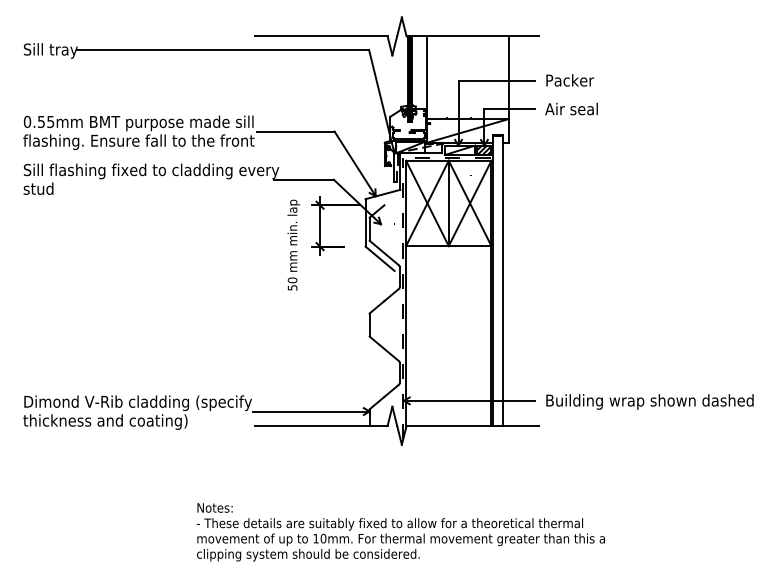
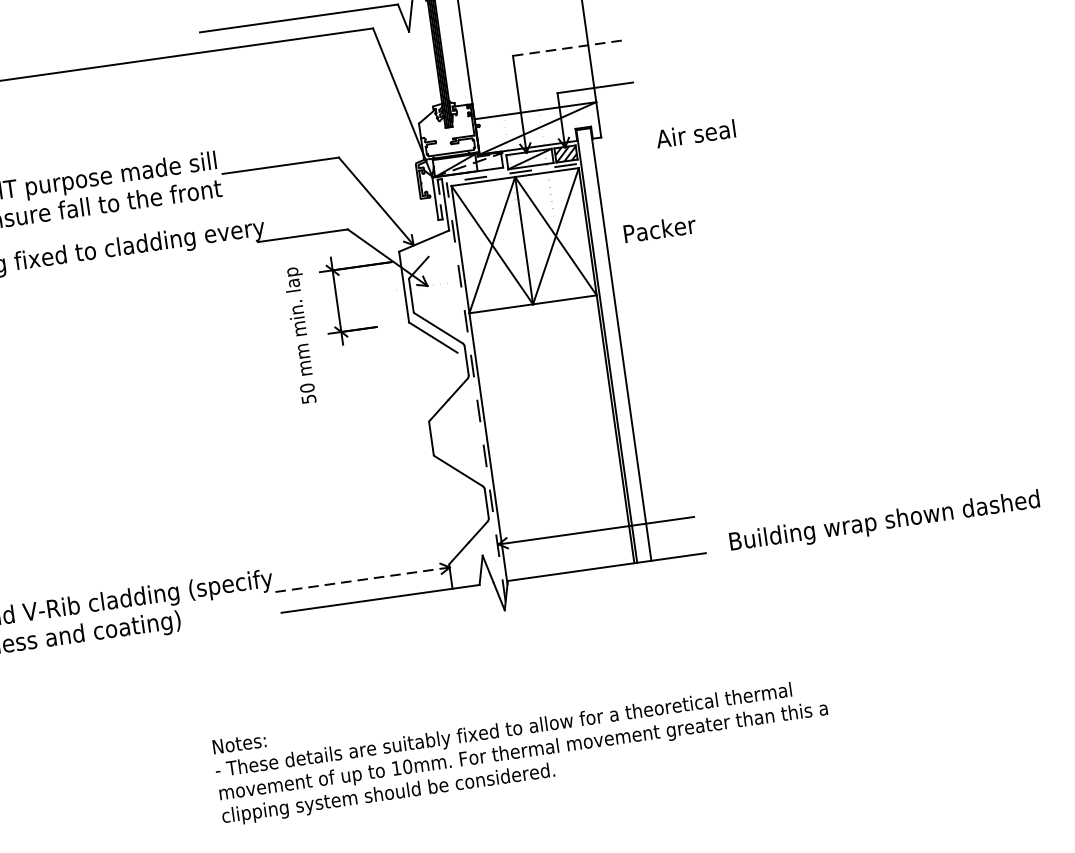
line: (497, 80) -> (571, 47), solid -> dashed
text: (570, 80) -> (660, 229), moved
text: (571, 108) -> (695, 133), moved
text: (649, 401) -> (884, 521), moved
line: (311, 411) -> (363, 579), solid -> dashed

